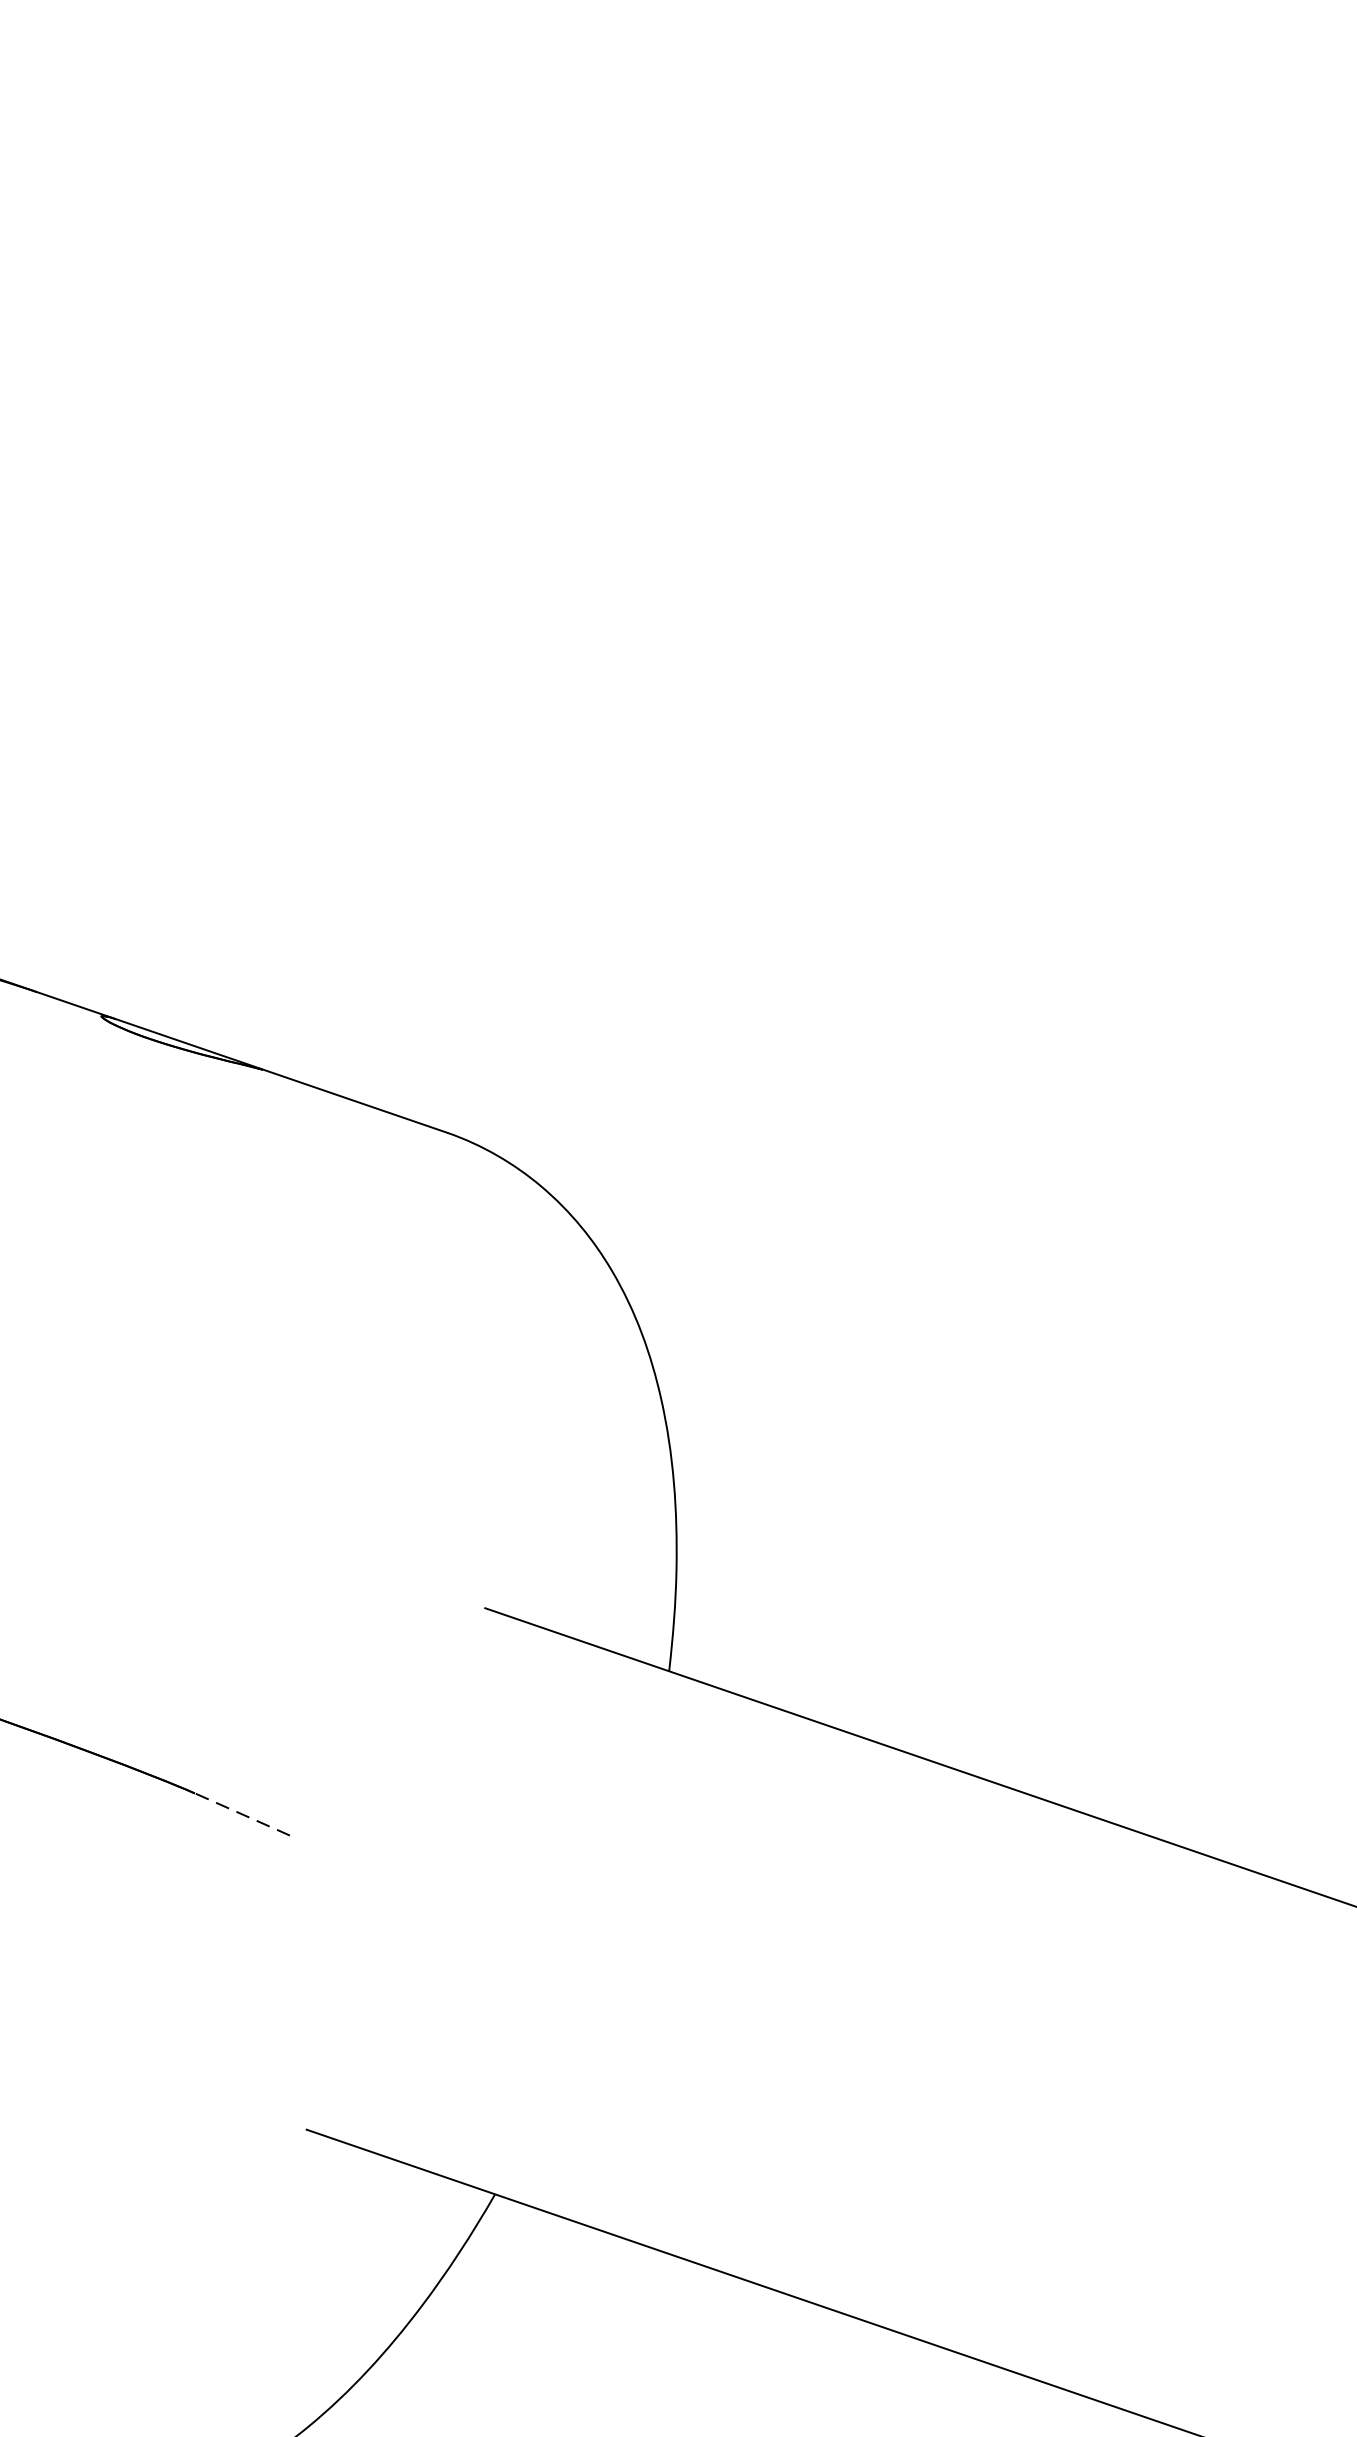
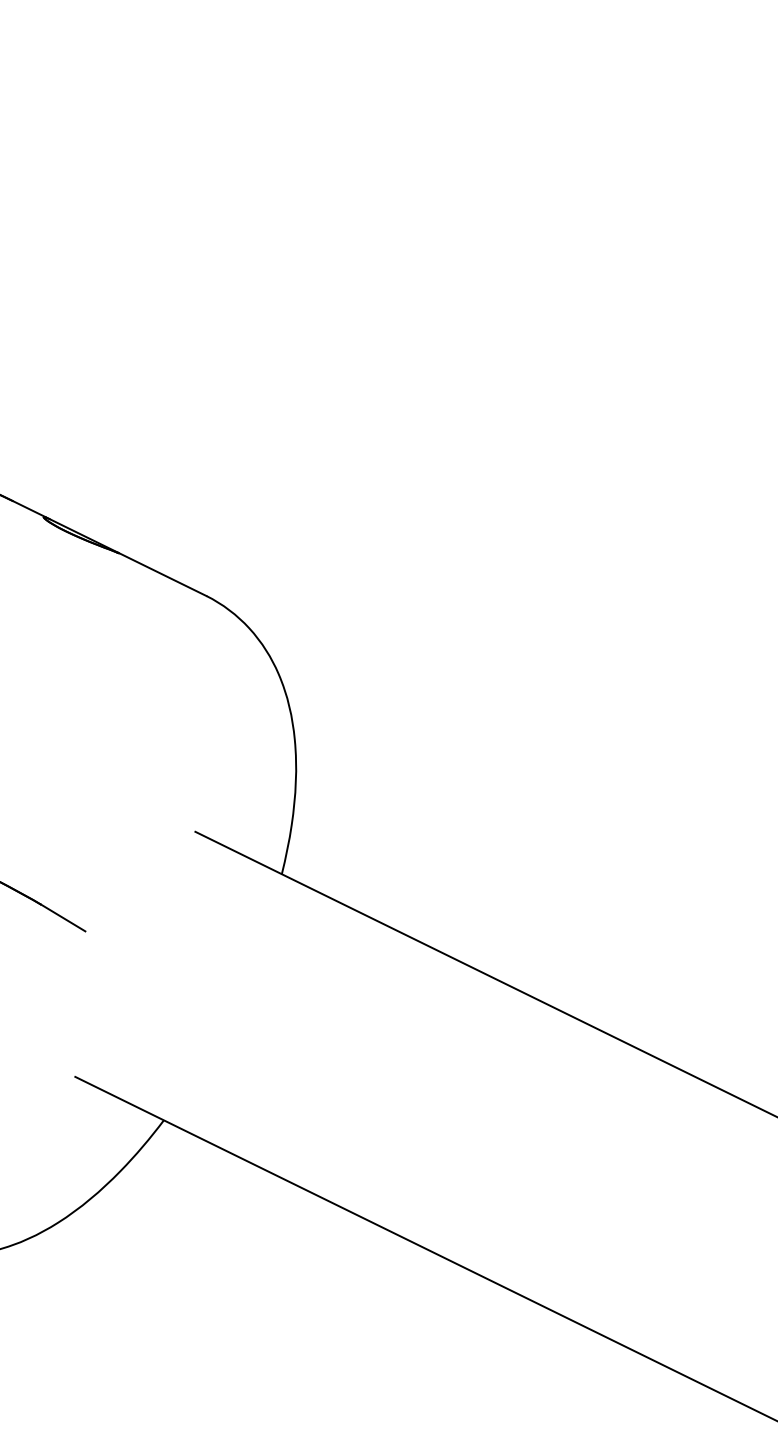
line: (242, 1815) -> (63, 918), dashed -> solid

